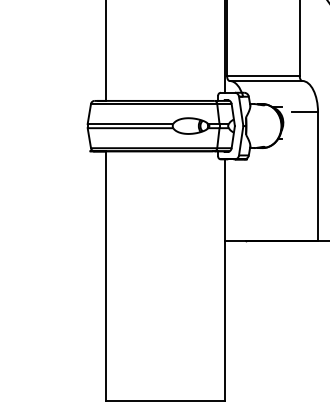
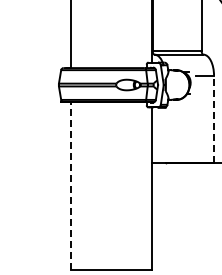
line: (318, 175) -> (214, 118), solid -> dashed
line: (106, 275) -> (71, 185), solid -> dashed

